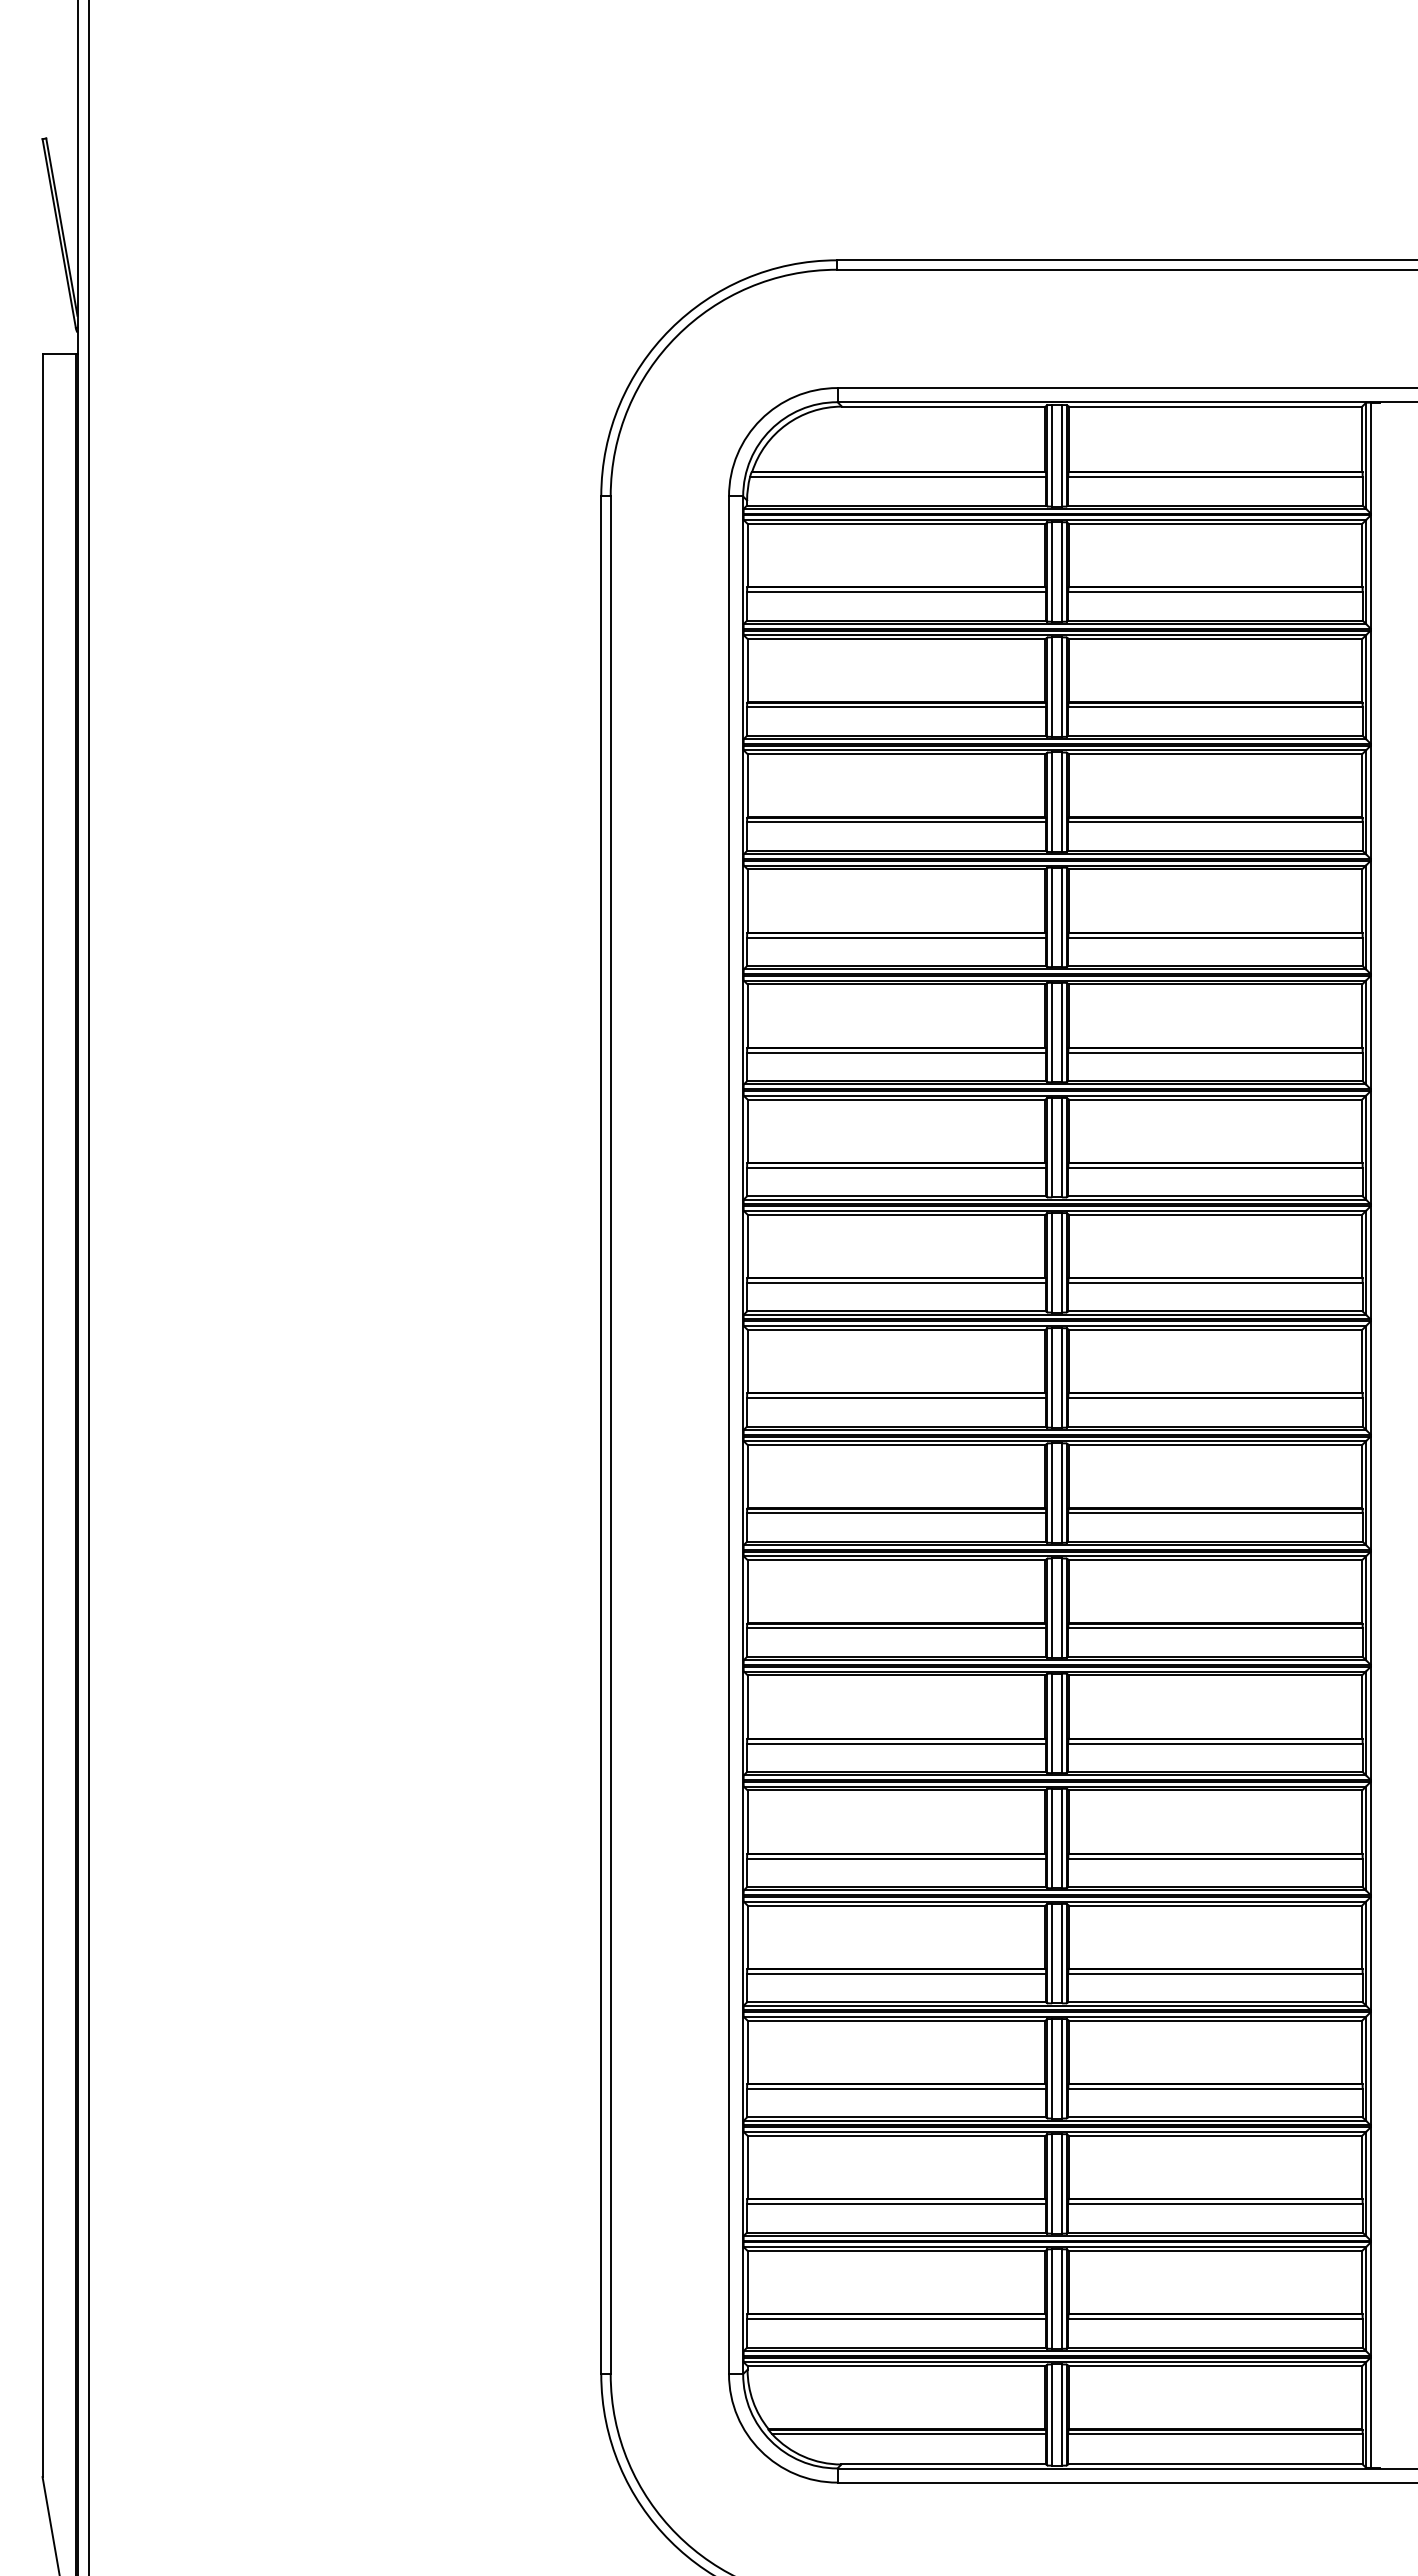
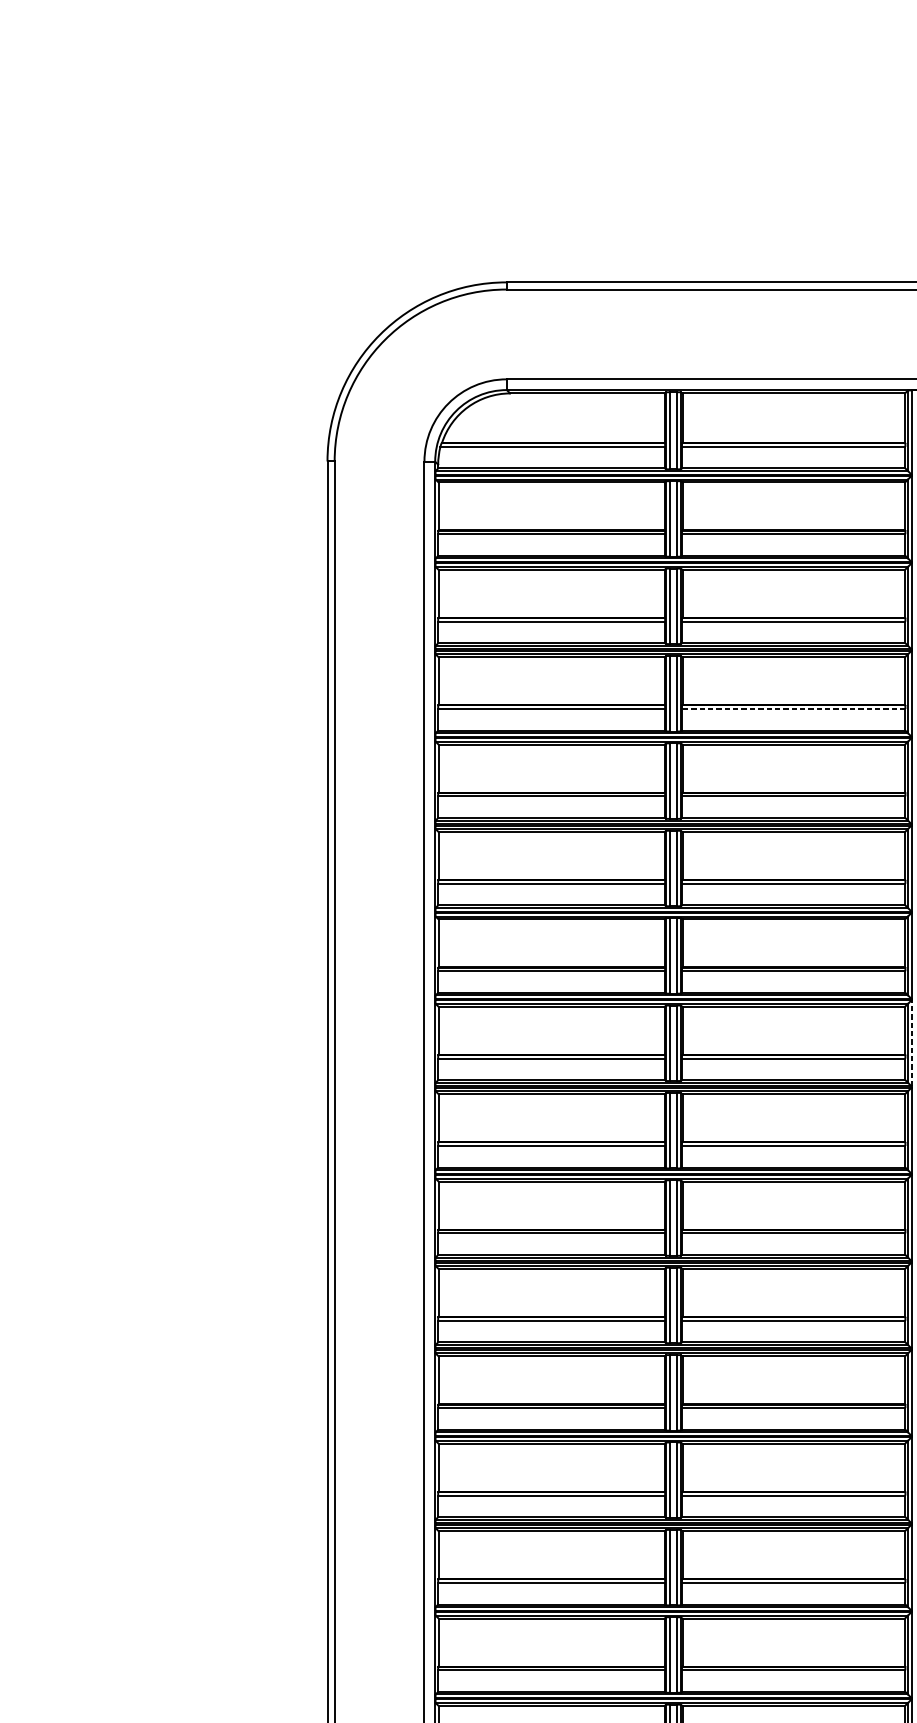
line: (1214, 822) -> (792, 709), solid -> dashed
line: (1370, 1262) -> (911, 1043), solid -> dashed

